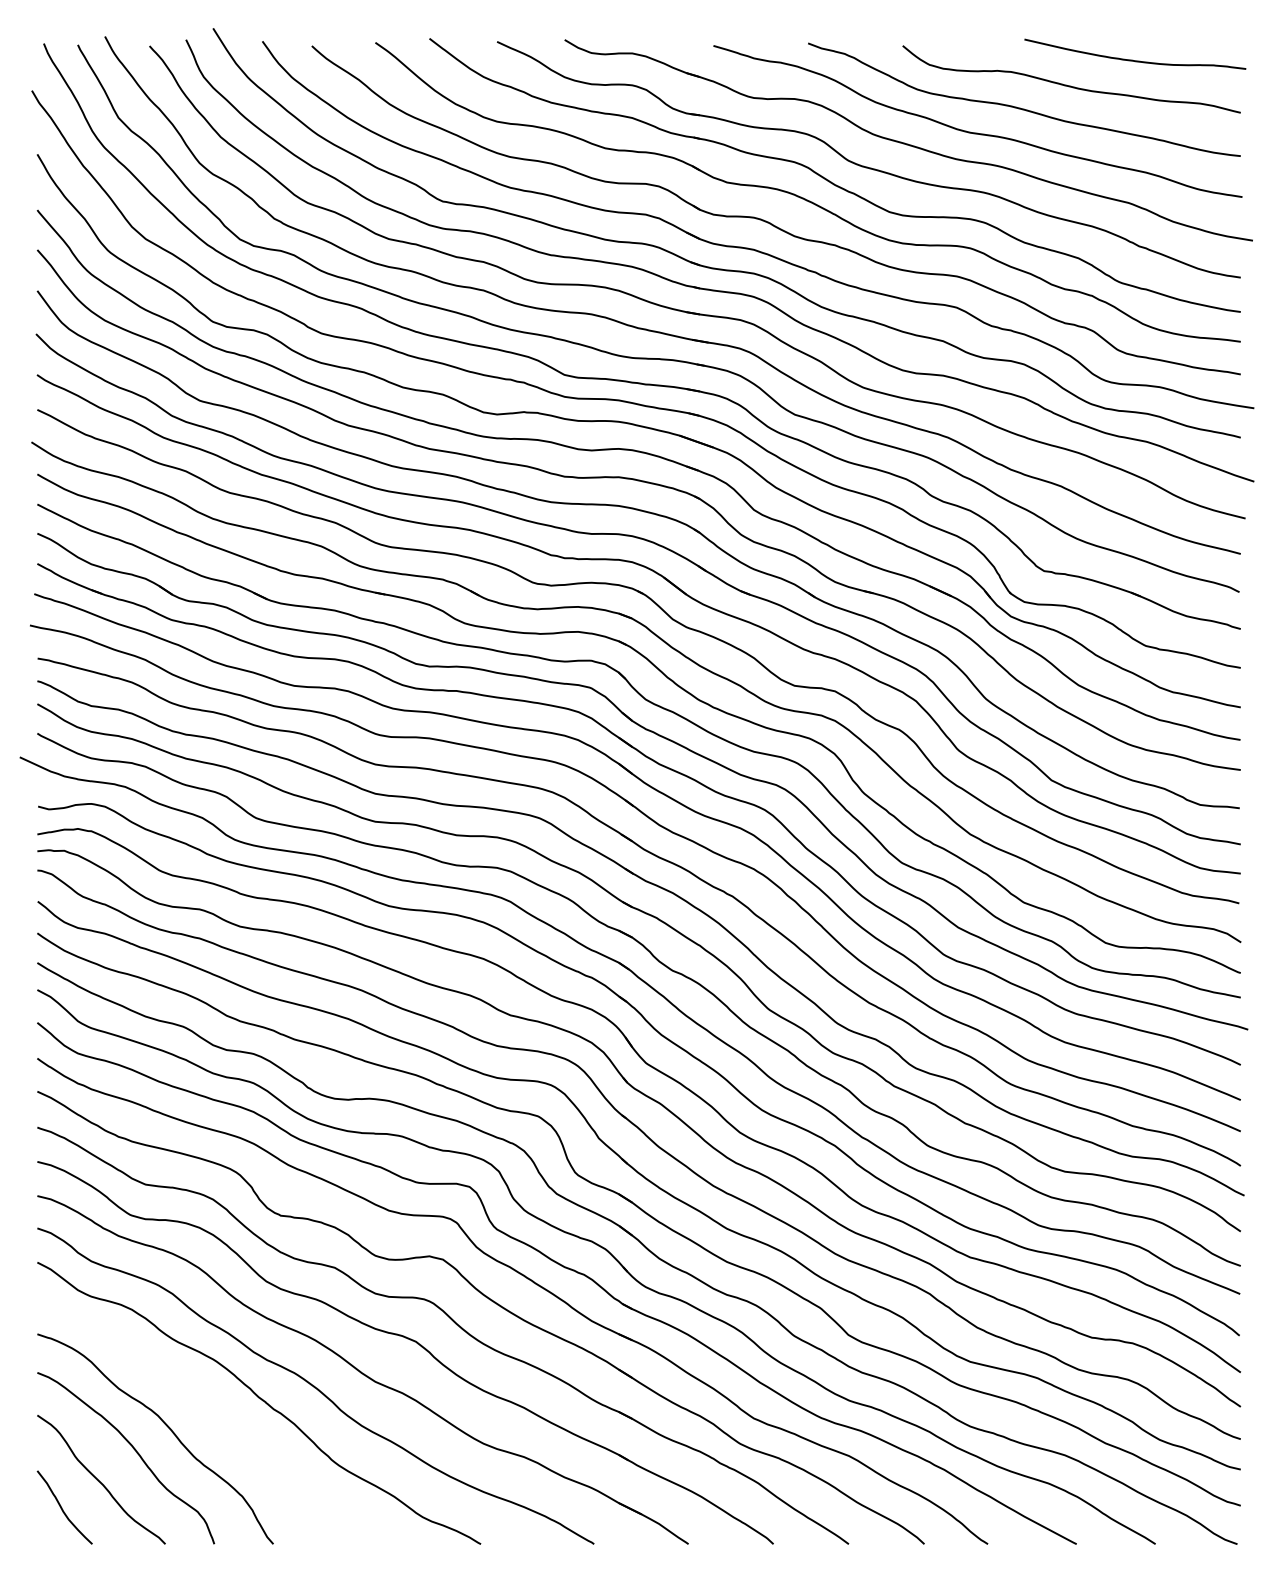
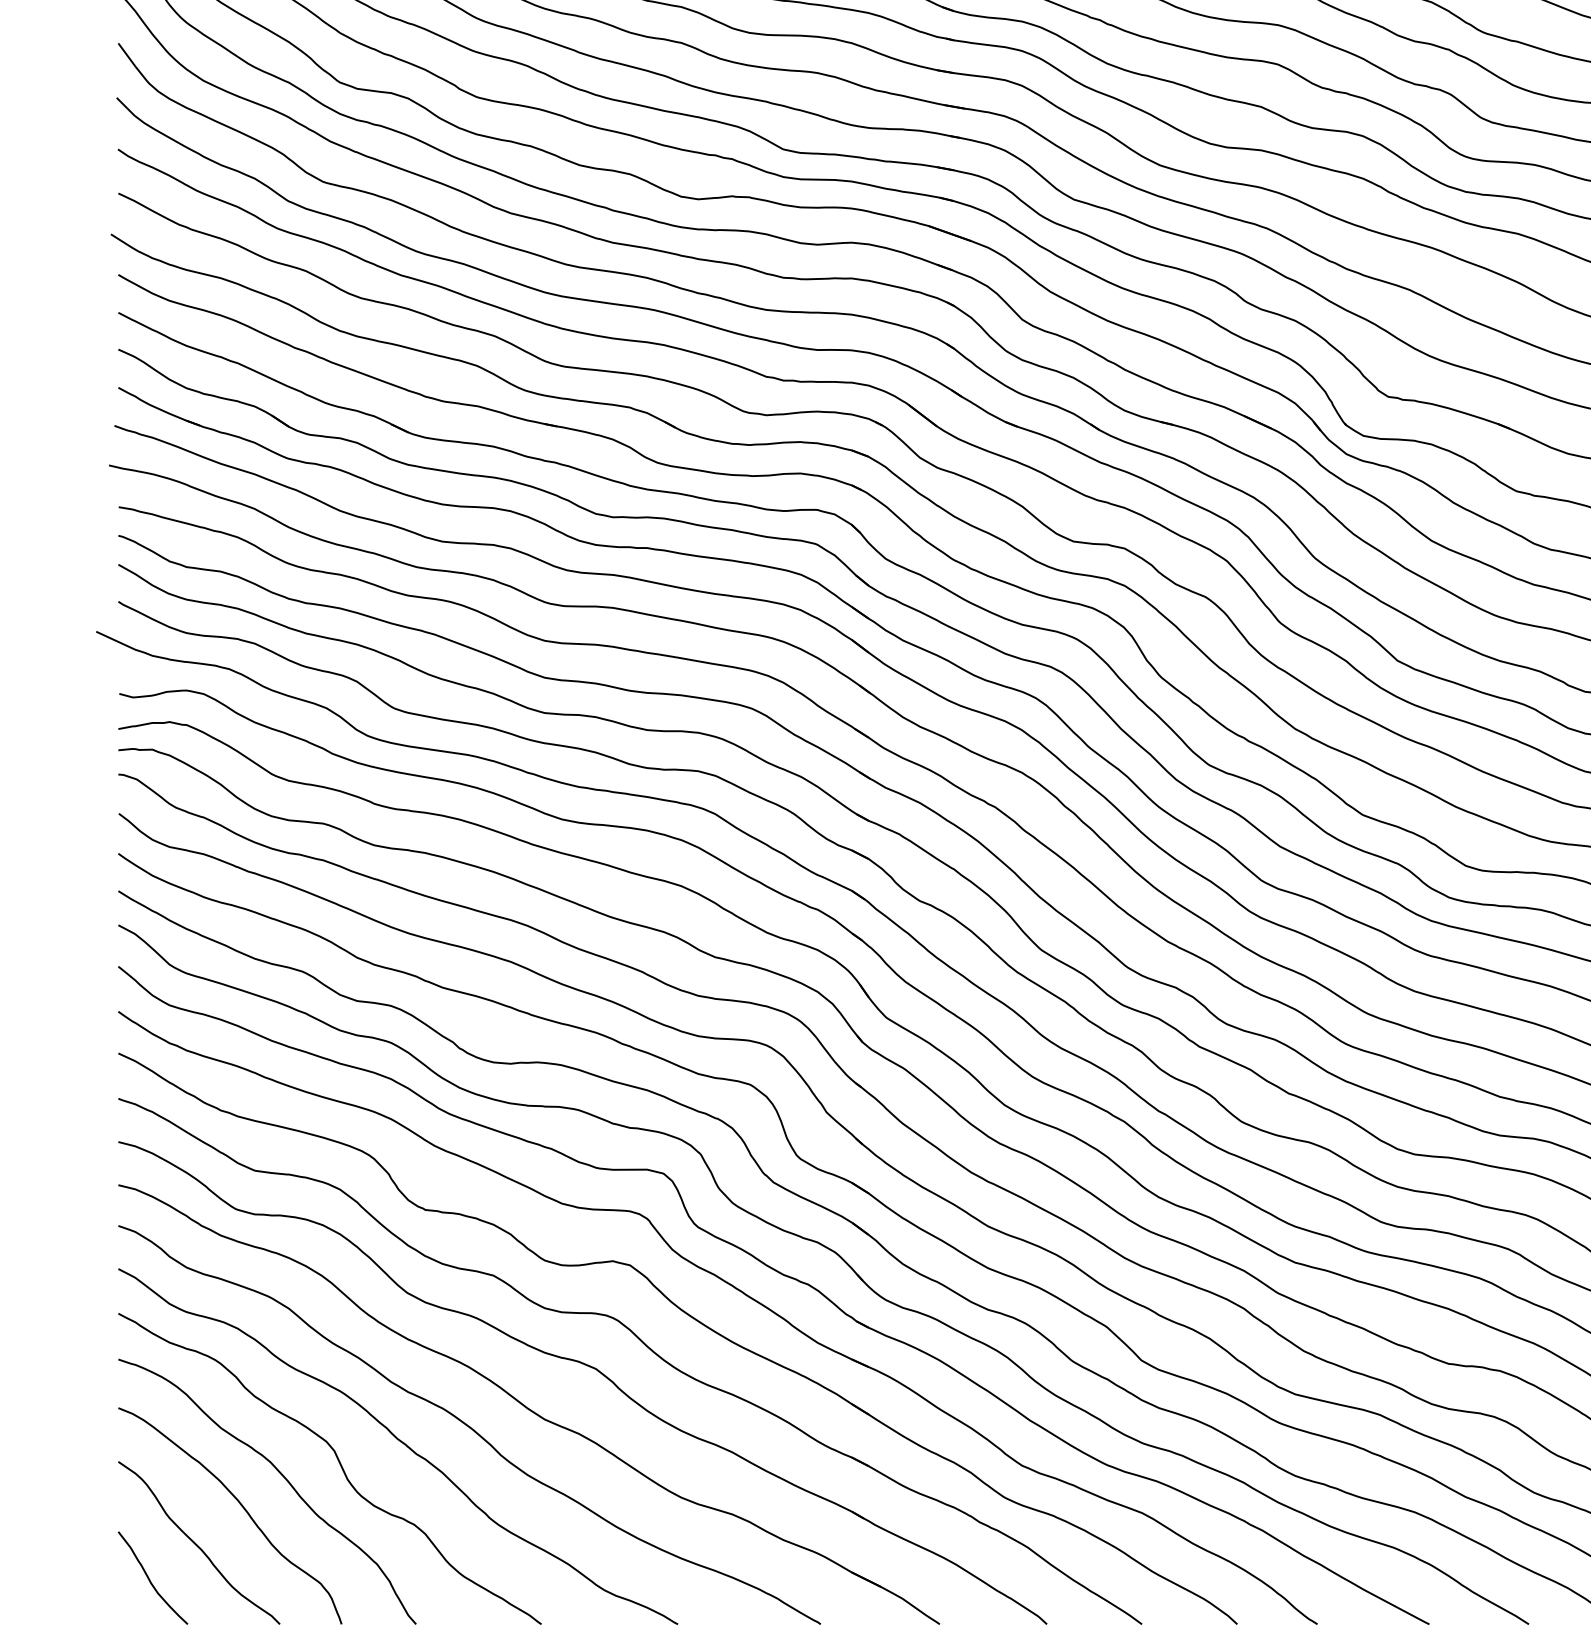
curve: (212, 1417) -> (339, 1464), added

